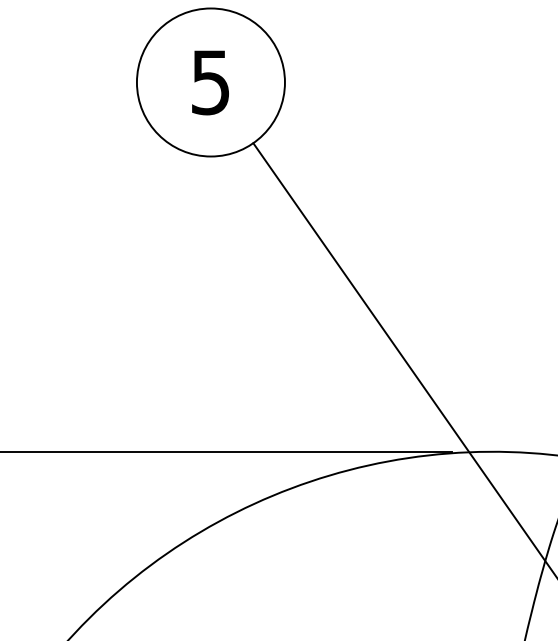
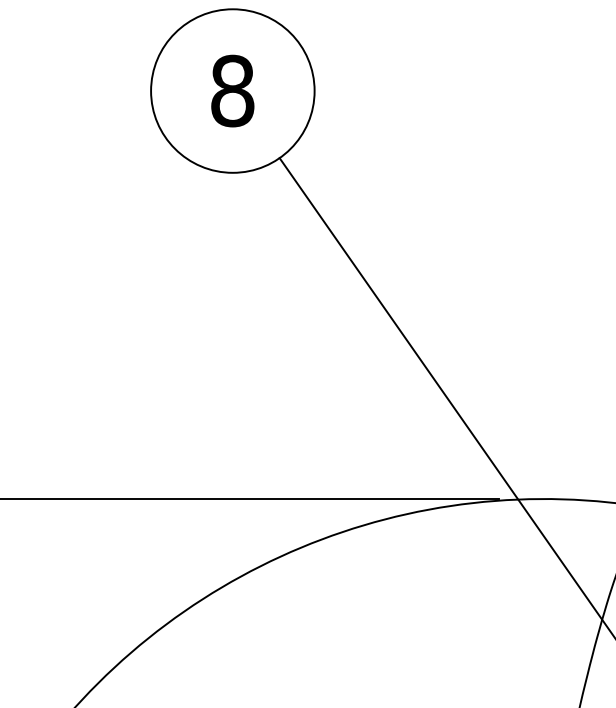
text: (210, 82) -> (232, 91), 5 -> 8

